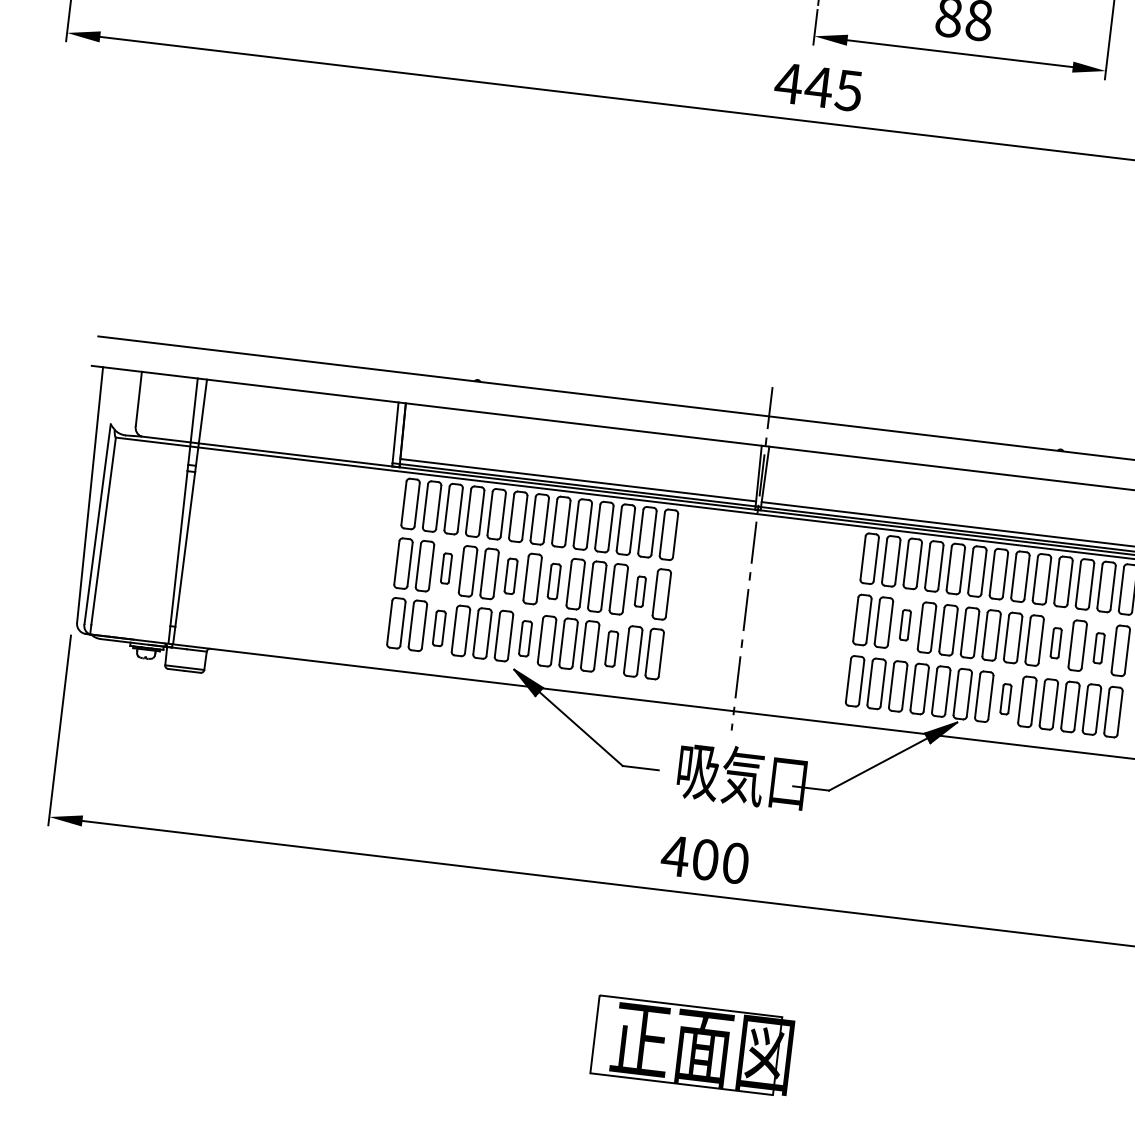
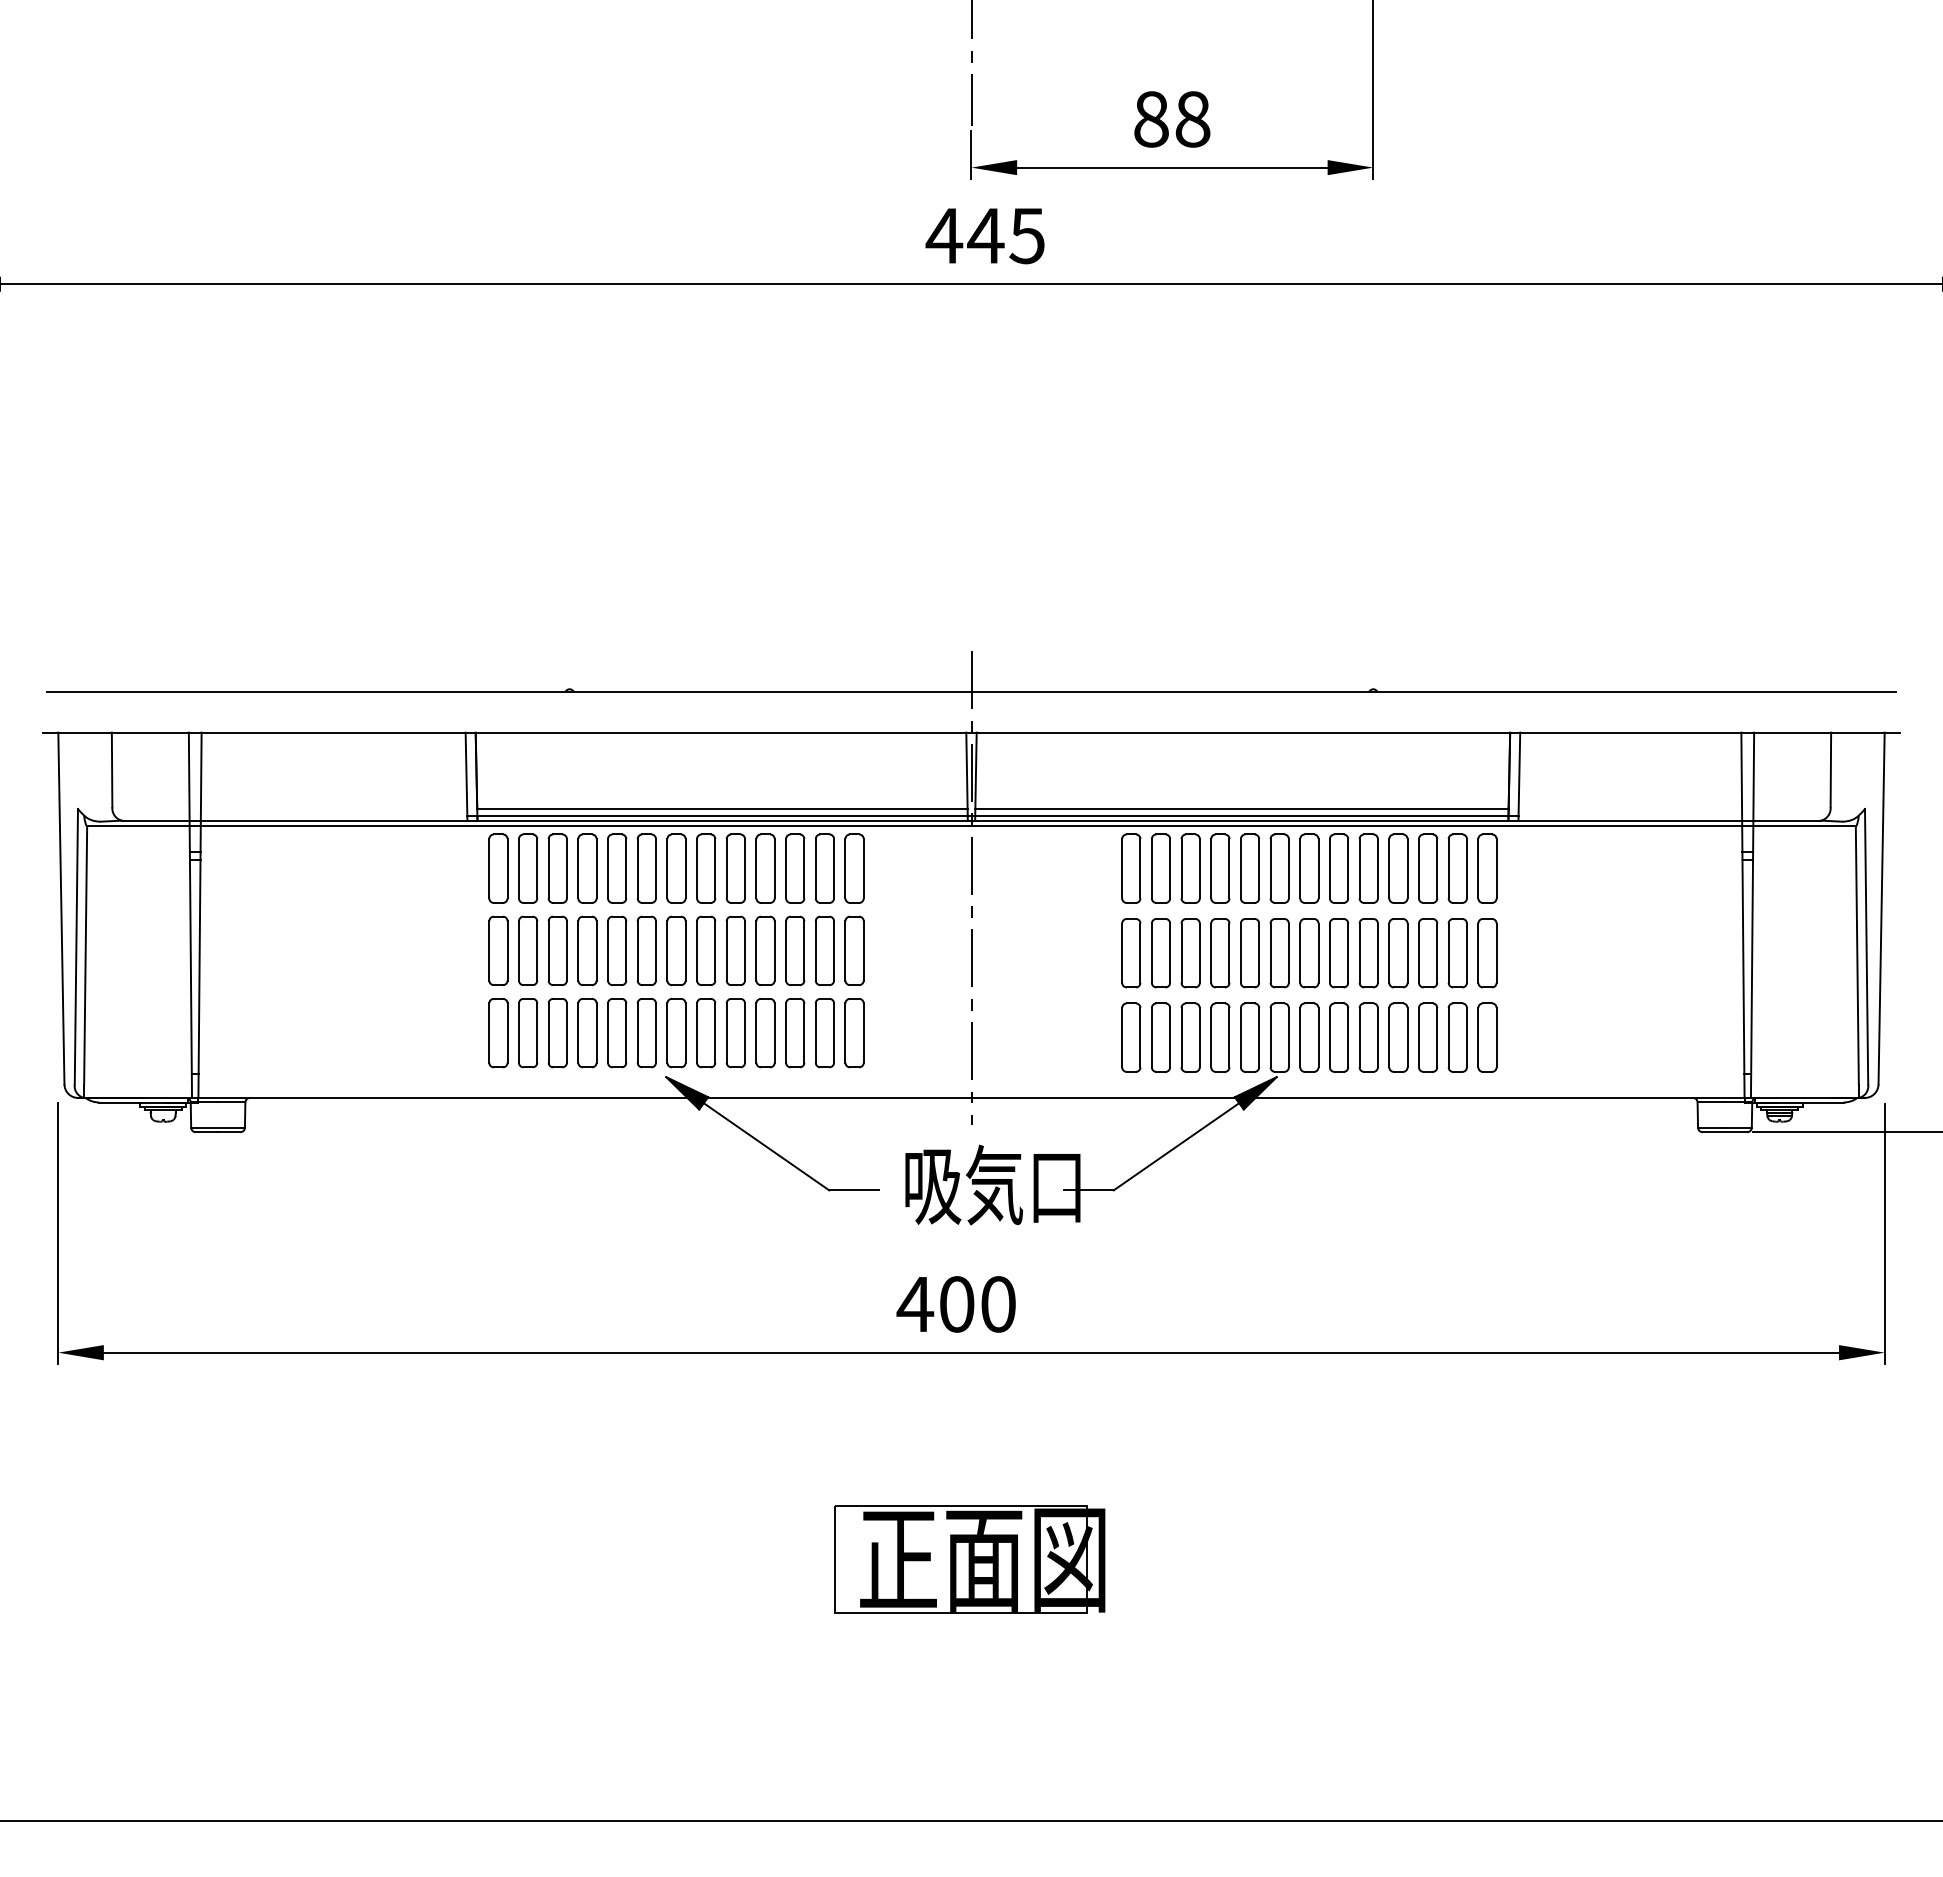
part: (446, 568) -> (557, 950), size x1.67
part: (510, 576) -> (646, 950), size x1.43
part: (554, 581) -> (706, 950), size x1.43
part: (640, 591) -> (824, 950), size x1.67
part: (905, 625) -> (1190, 953), size x1.67
part: (439, 628) -> (557, 1033), size x1.43
part: (525, 638) -> (676, 1033), size x1.43
part: (1056, 643) -> (1398, 953), size x1.67
part: (1099, 648) -> (1457, 953), size x1.67
part: (611, 649) -> (795, 1033), size x1.43
part: (1006, 699) -> (1339, 1037), size x1.67

